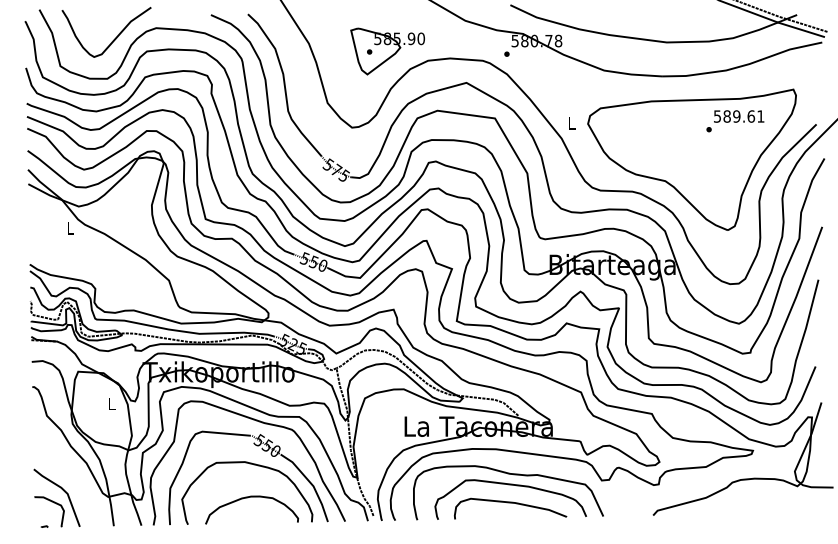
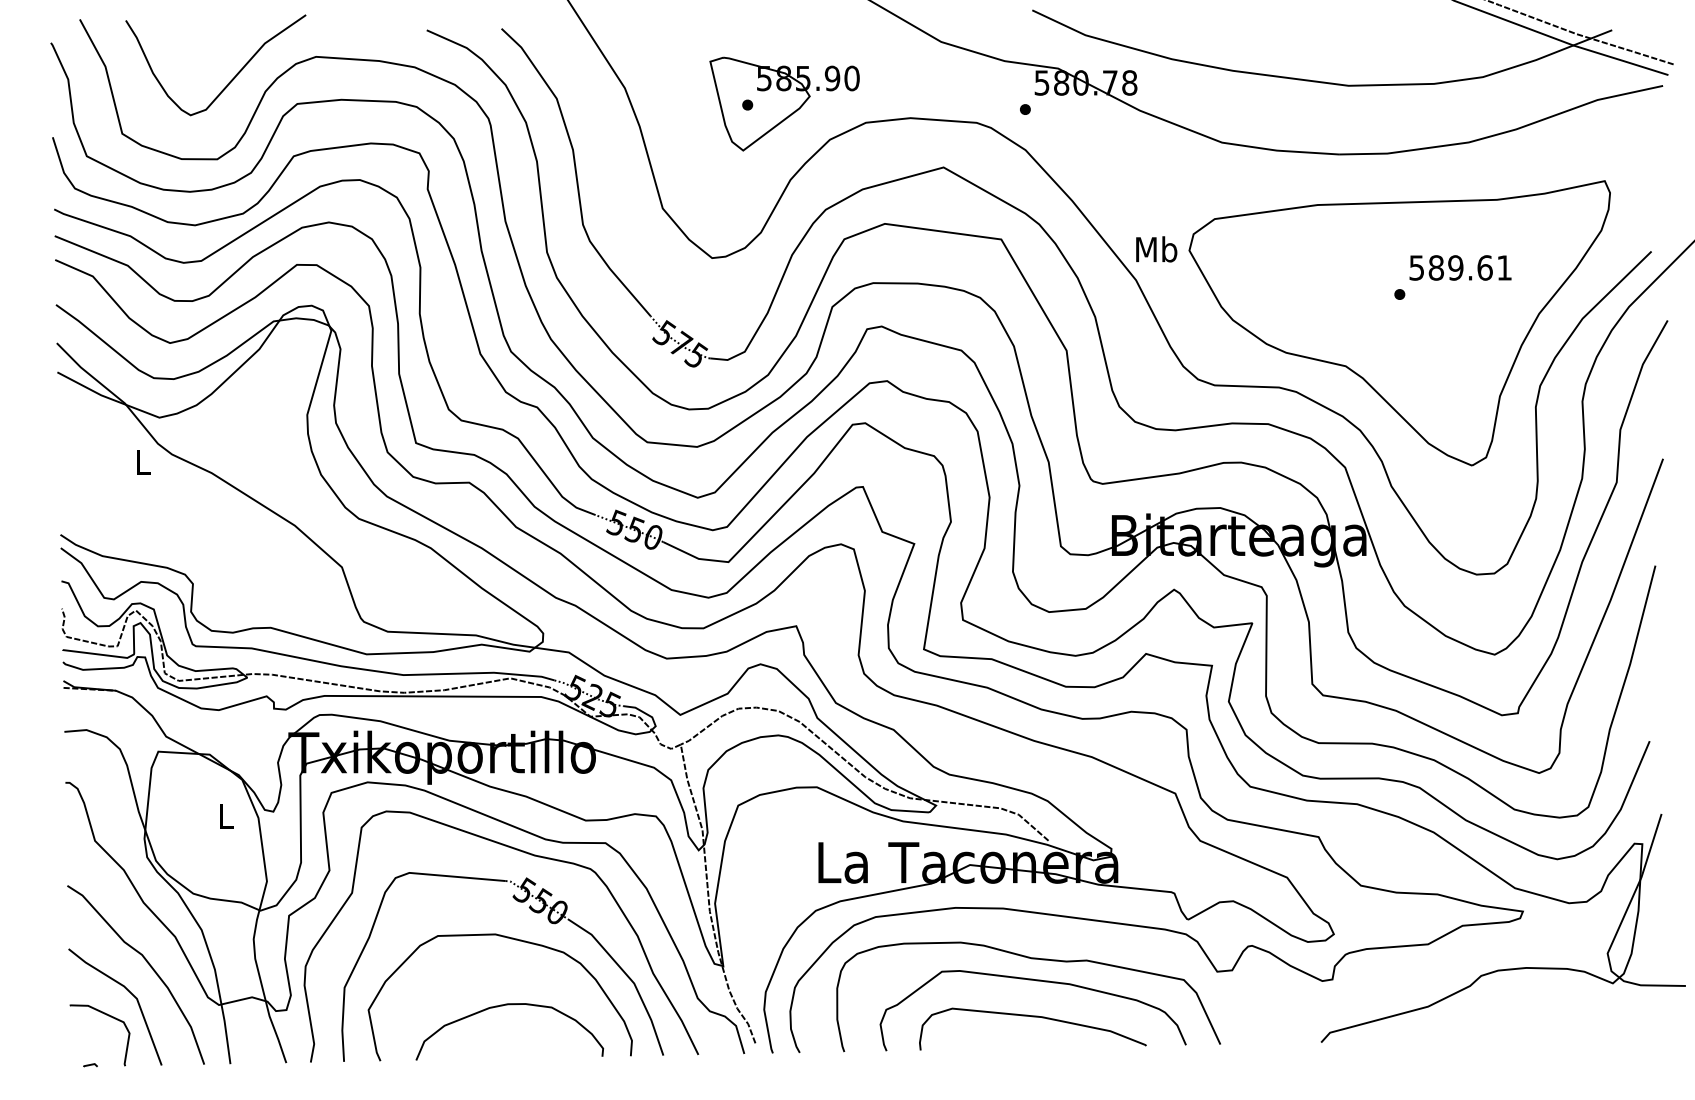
text: (735, 121) -> (1453, 277), moved
text: (571, 122) -> (1155, 247), L -> Mb
curve: (73, 478) -> (148, 967), added

